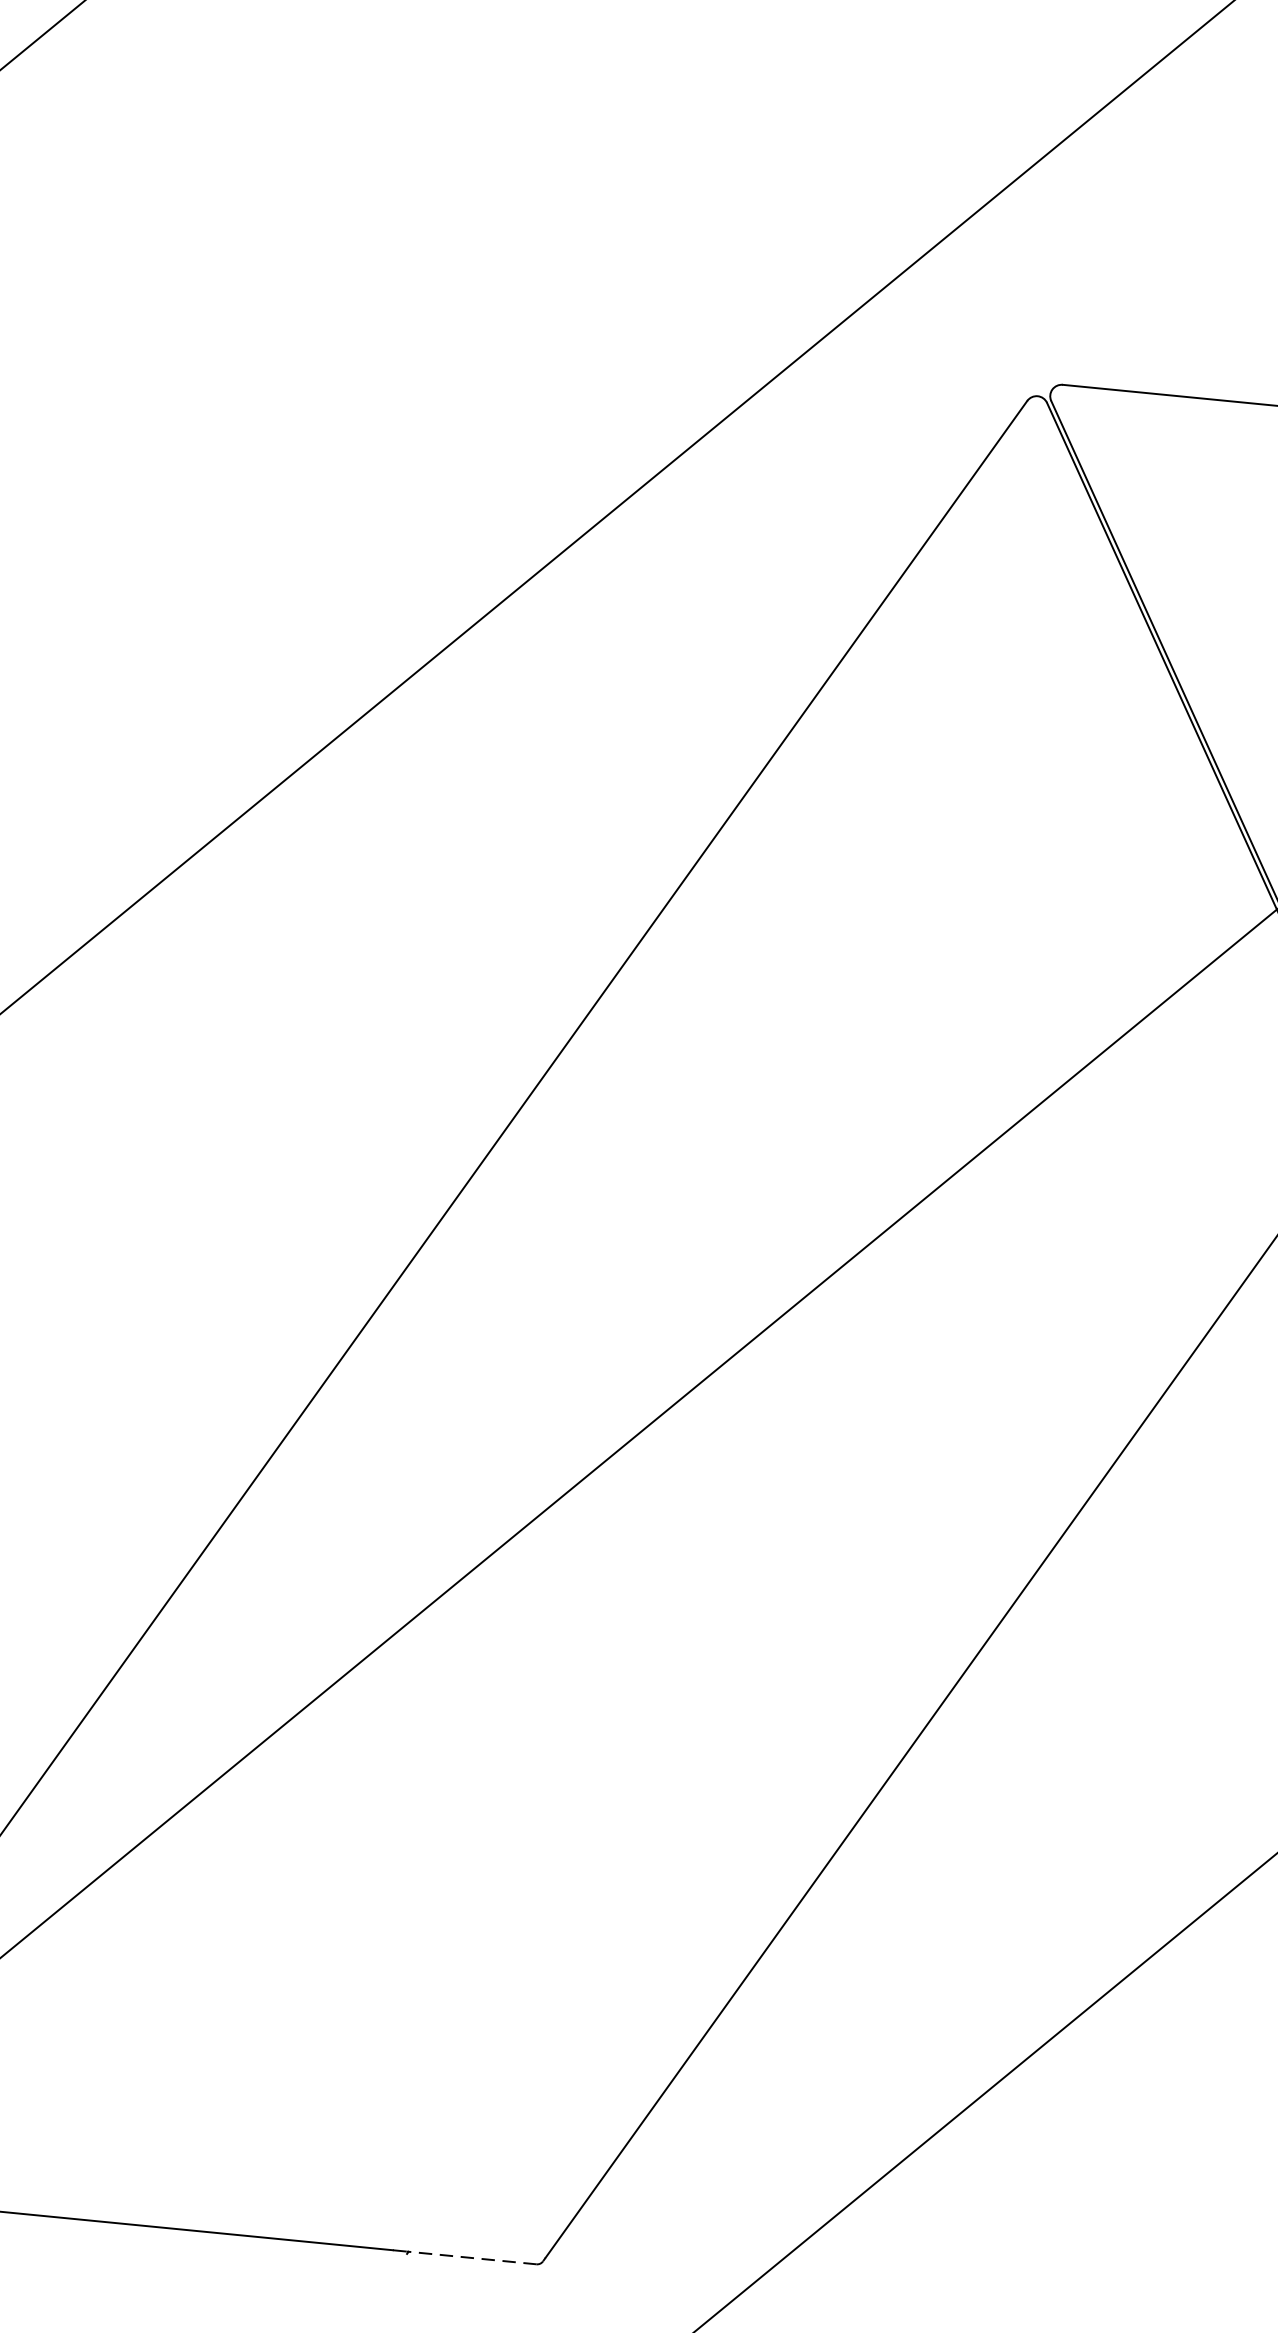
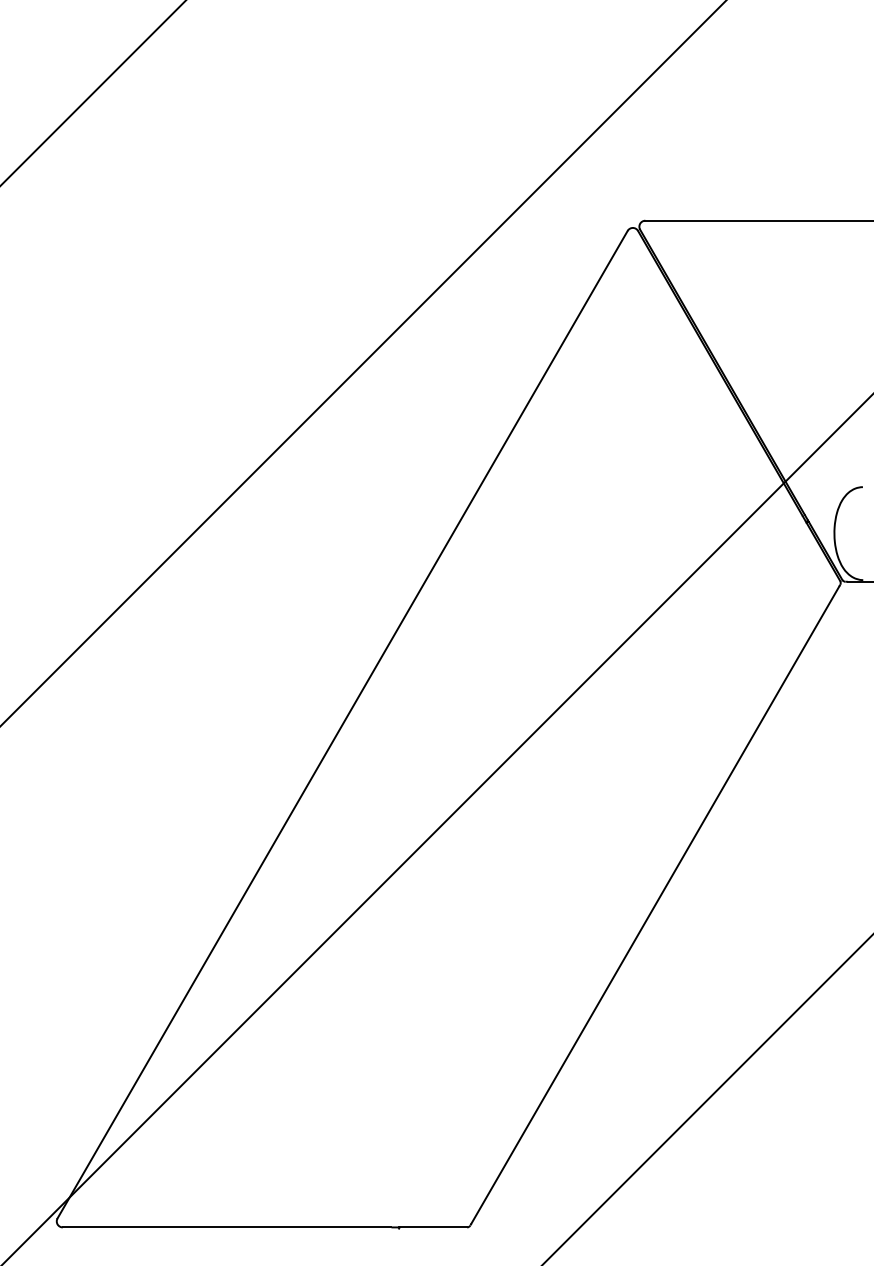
line: (470, 2258) -> (432, 1227), dashed -> solid

